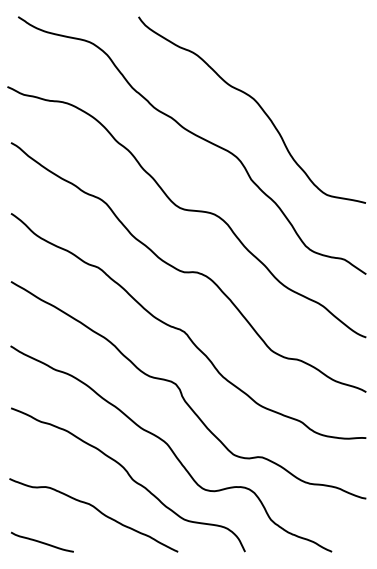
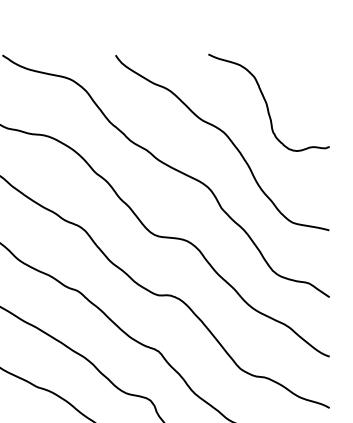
curve: (300, 68) -> (267, 103), added

